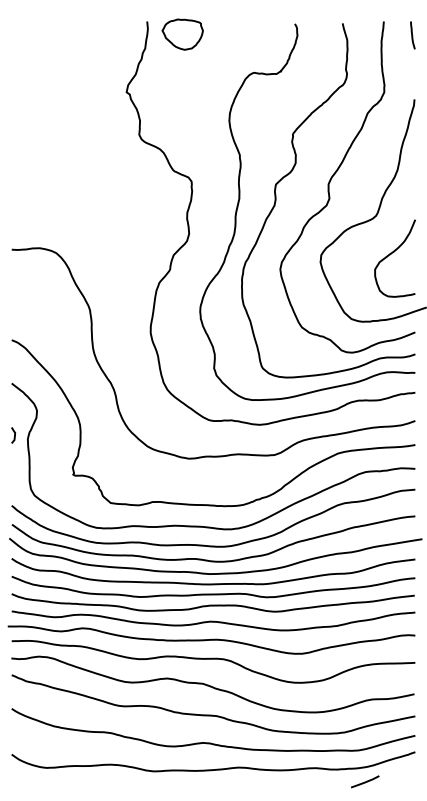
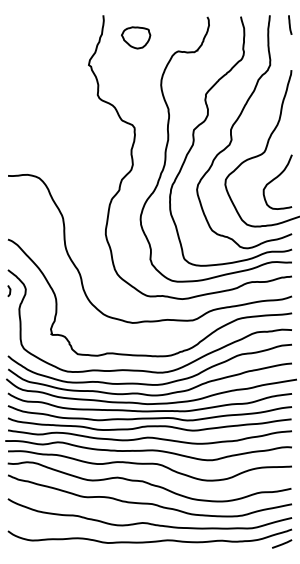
part: (182, 34) -> (135, 37), moved
curve: (14, 435) -> (9, 291), moved
line: (365, 781) -> (282, 543), moved

